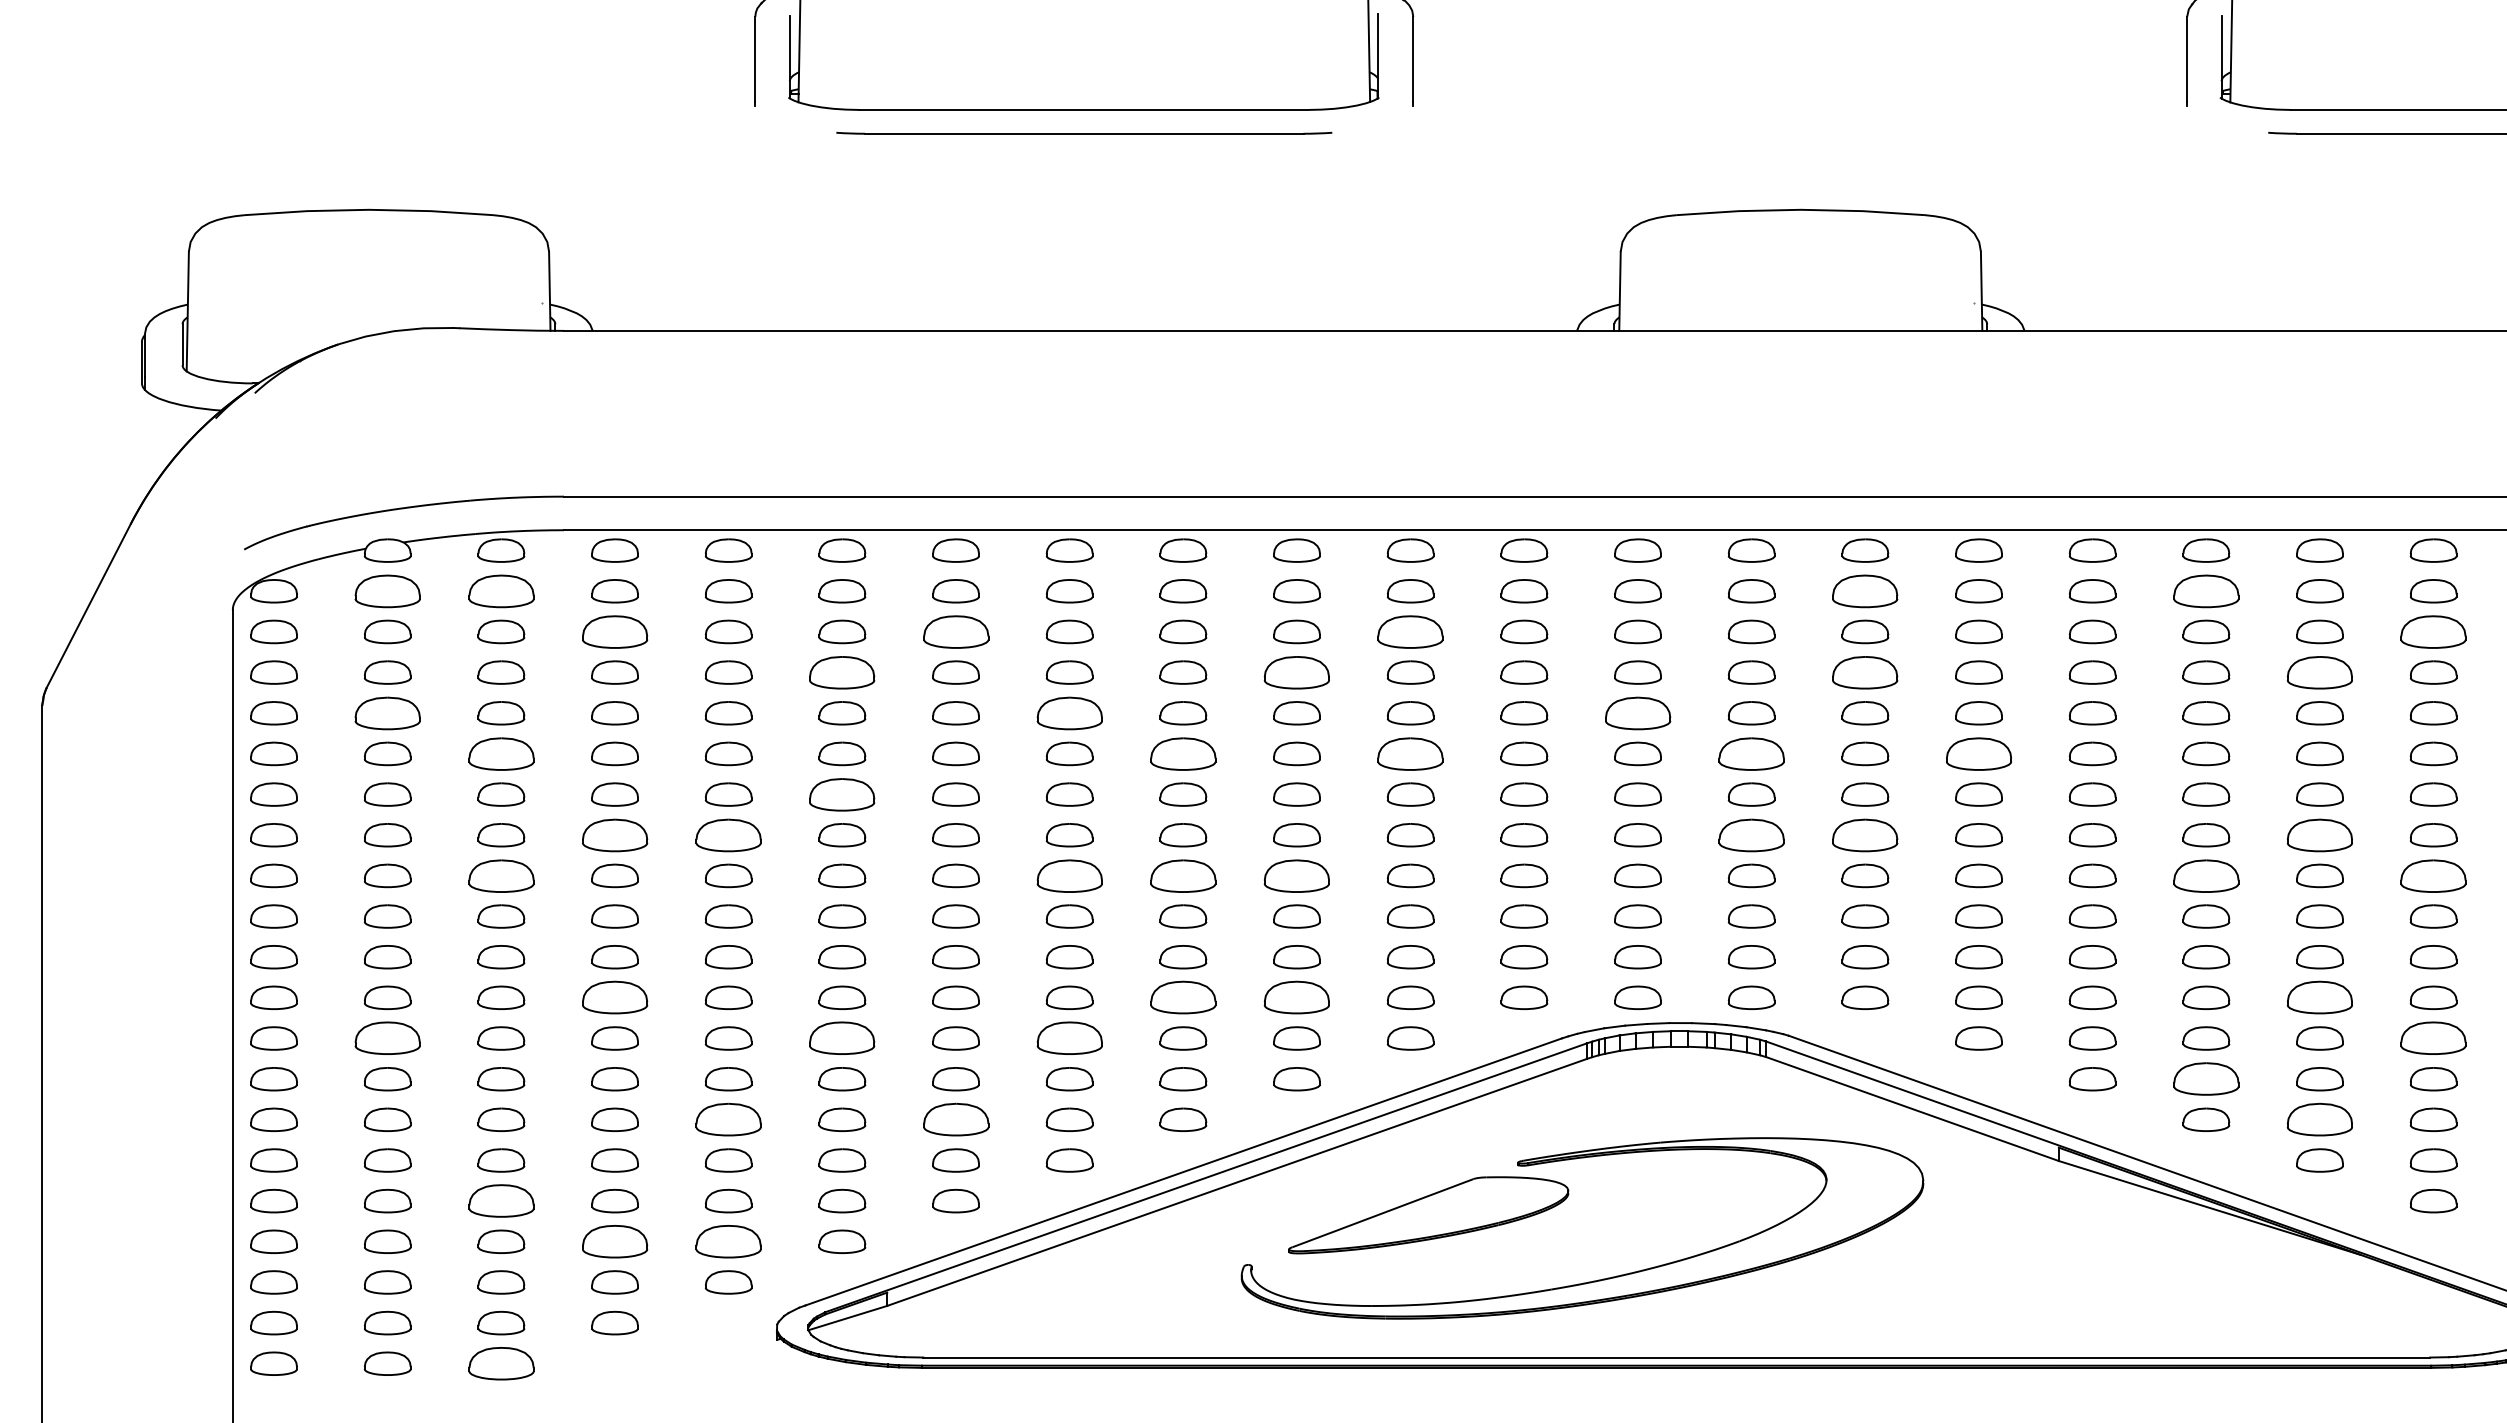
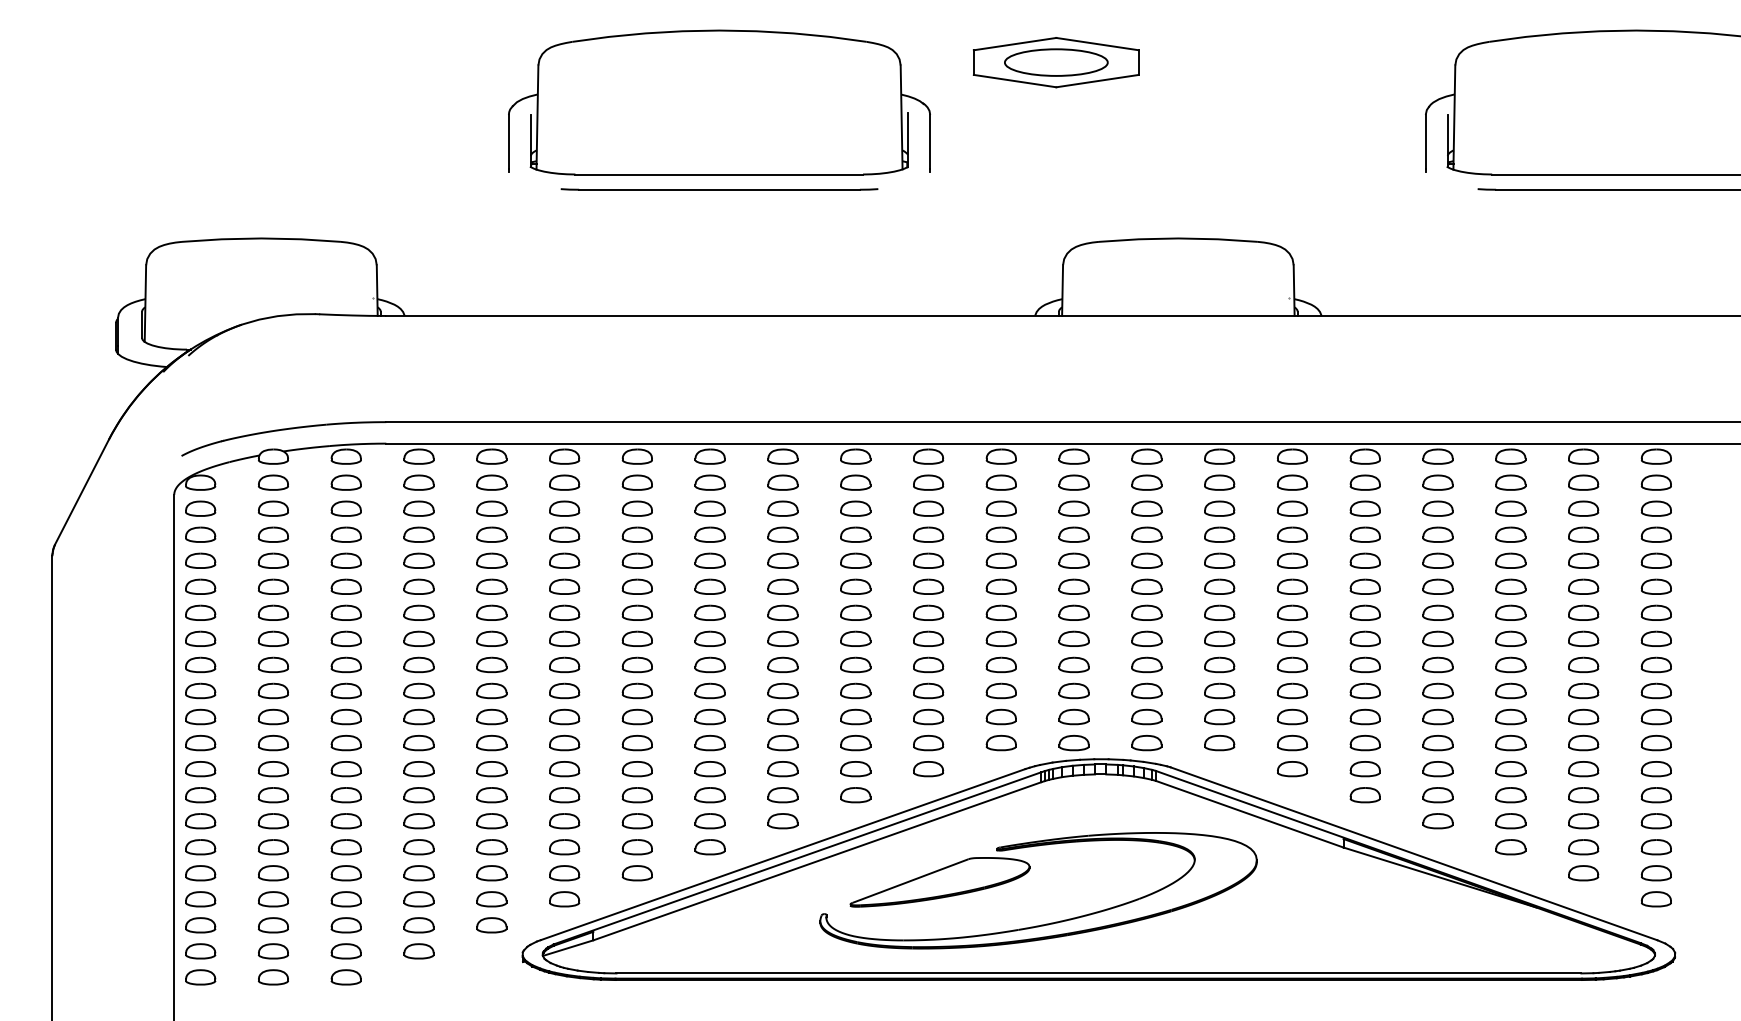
part: (387, 590) -> (273, 482), size x0.71
part: (500, 590) -> (345, 482), size x0.71
part: (1865, 590) -> (1219, 482), size x0.71
part: (2205, 590) -> (1437, 482), size x0.71
part: (614, 631) -> (418, 508), size x0.71
part: (954, 631) -> (636, 508), size x0.71
part: (1410, 631) -> (928, 508), size x0.71
part: (2433, 631) -> (1583, 508), size x0.71
part: (842, 672) -> (564, 534), size x0.71
part: (1296, 672) -> (855, 534), size x0.71
part: (1865, 672) -> (1219, 534), size x0.71
part: (2319, 672) -> (1510, 534), size x0.71
part: (387, 712) -> (273, 560), size x0.71
part: (1068, 712) -> (709, 560), size x0.71
part: (1637, 712) -> (1073, 560), size x0.71
part: (500, 753) -> (345, 586), size x0.71
part: (1182, 753) -> (782, 586), size x0.71
part: (1410, 753) -> (928, 586), size x0.71
part: (1751, 753) -> (1146, 586), size x0.71
part: (1979, 753) -> (1292, 586), size x0.71
part: (842, 793) -> (564, 612), size x0.71
part: (614, 834) -> (418, 638), size x0.71
part: (728, 834) -> (491, 638), size x0.71
part: (1751, 834) -> (1146, 638), size x0.71
part: (1865, 834) -> (1219, 638), size x0.71
part: (2319, 834) -> (1510, 638), size x0.71
part: (500, 875) -> (345, 664), size x0.71
part: (1068, 875) -> (709, 664), size x0.71
part: (1182, 875) -> (782, 664), size x0.71
part: (1296, 875) -> (855, 664), size x0.71
part: (2205, 875) -> (1437, 664), size x0.71
part: (2433, 875) -> (1583, 664), size x0.71
part: (614, 998) -> (418, 743), size x0.71
part: (1182, 998) -> (782, 743), size x0.71
part: (1296, 998) -> (855, 743), size x0.71
part: (2319, 998) -> (1510, 743), size x0.71
part: (387, 1039) -> (273, 769), size x0.71
part: (842, 1039) -> (564, 769), size x0.71
part: (1068, 1039) -> (709, 769), size x0.71
part: (2433, 1039) -> (1583, 769), size x0.71
part: (2205, 1079) -> (1437, 795), size x0.71
part: (728, 1120) -> (491, 821), size x0.71
part: (954, 1120) -> (636, 821), size x0.71
part: (2319, 1120) -> (1510, 821), size x0.71
part: (500, 1201) -> (345, 873), size x0.71
part: (614, 1242) -> (418, 899), size x0.71
part: (728, 1242) -> (491, 899), size x0.71
part: (500, 1363) -> (345, 977), size x0.71

